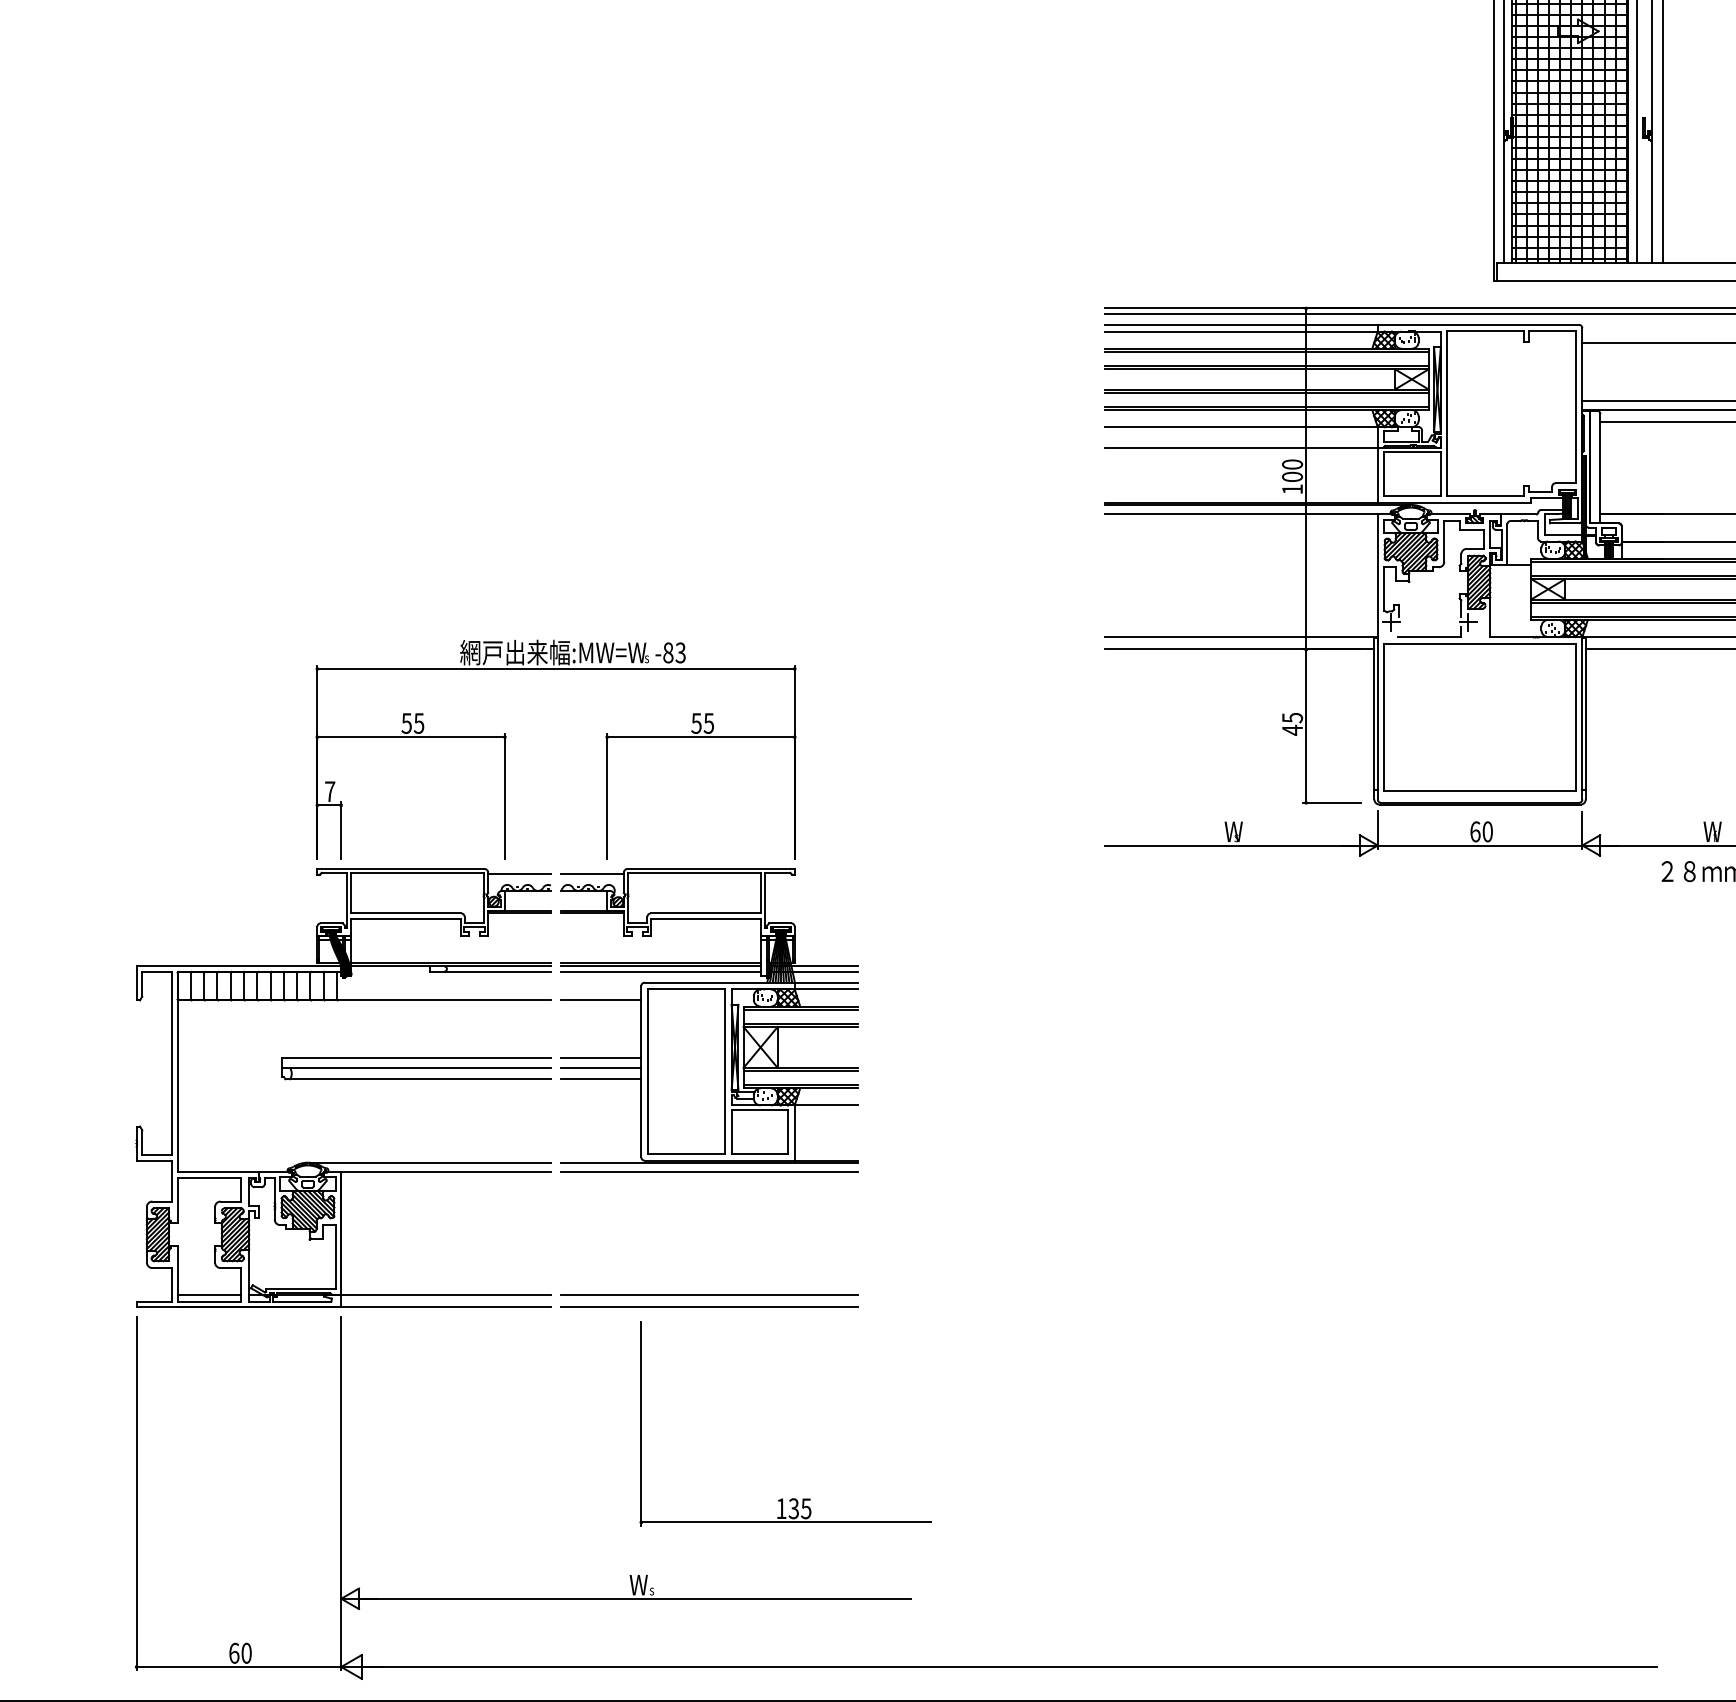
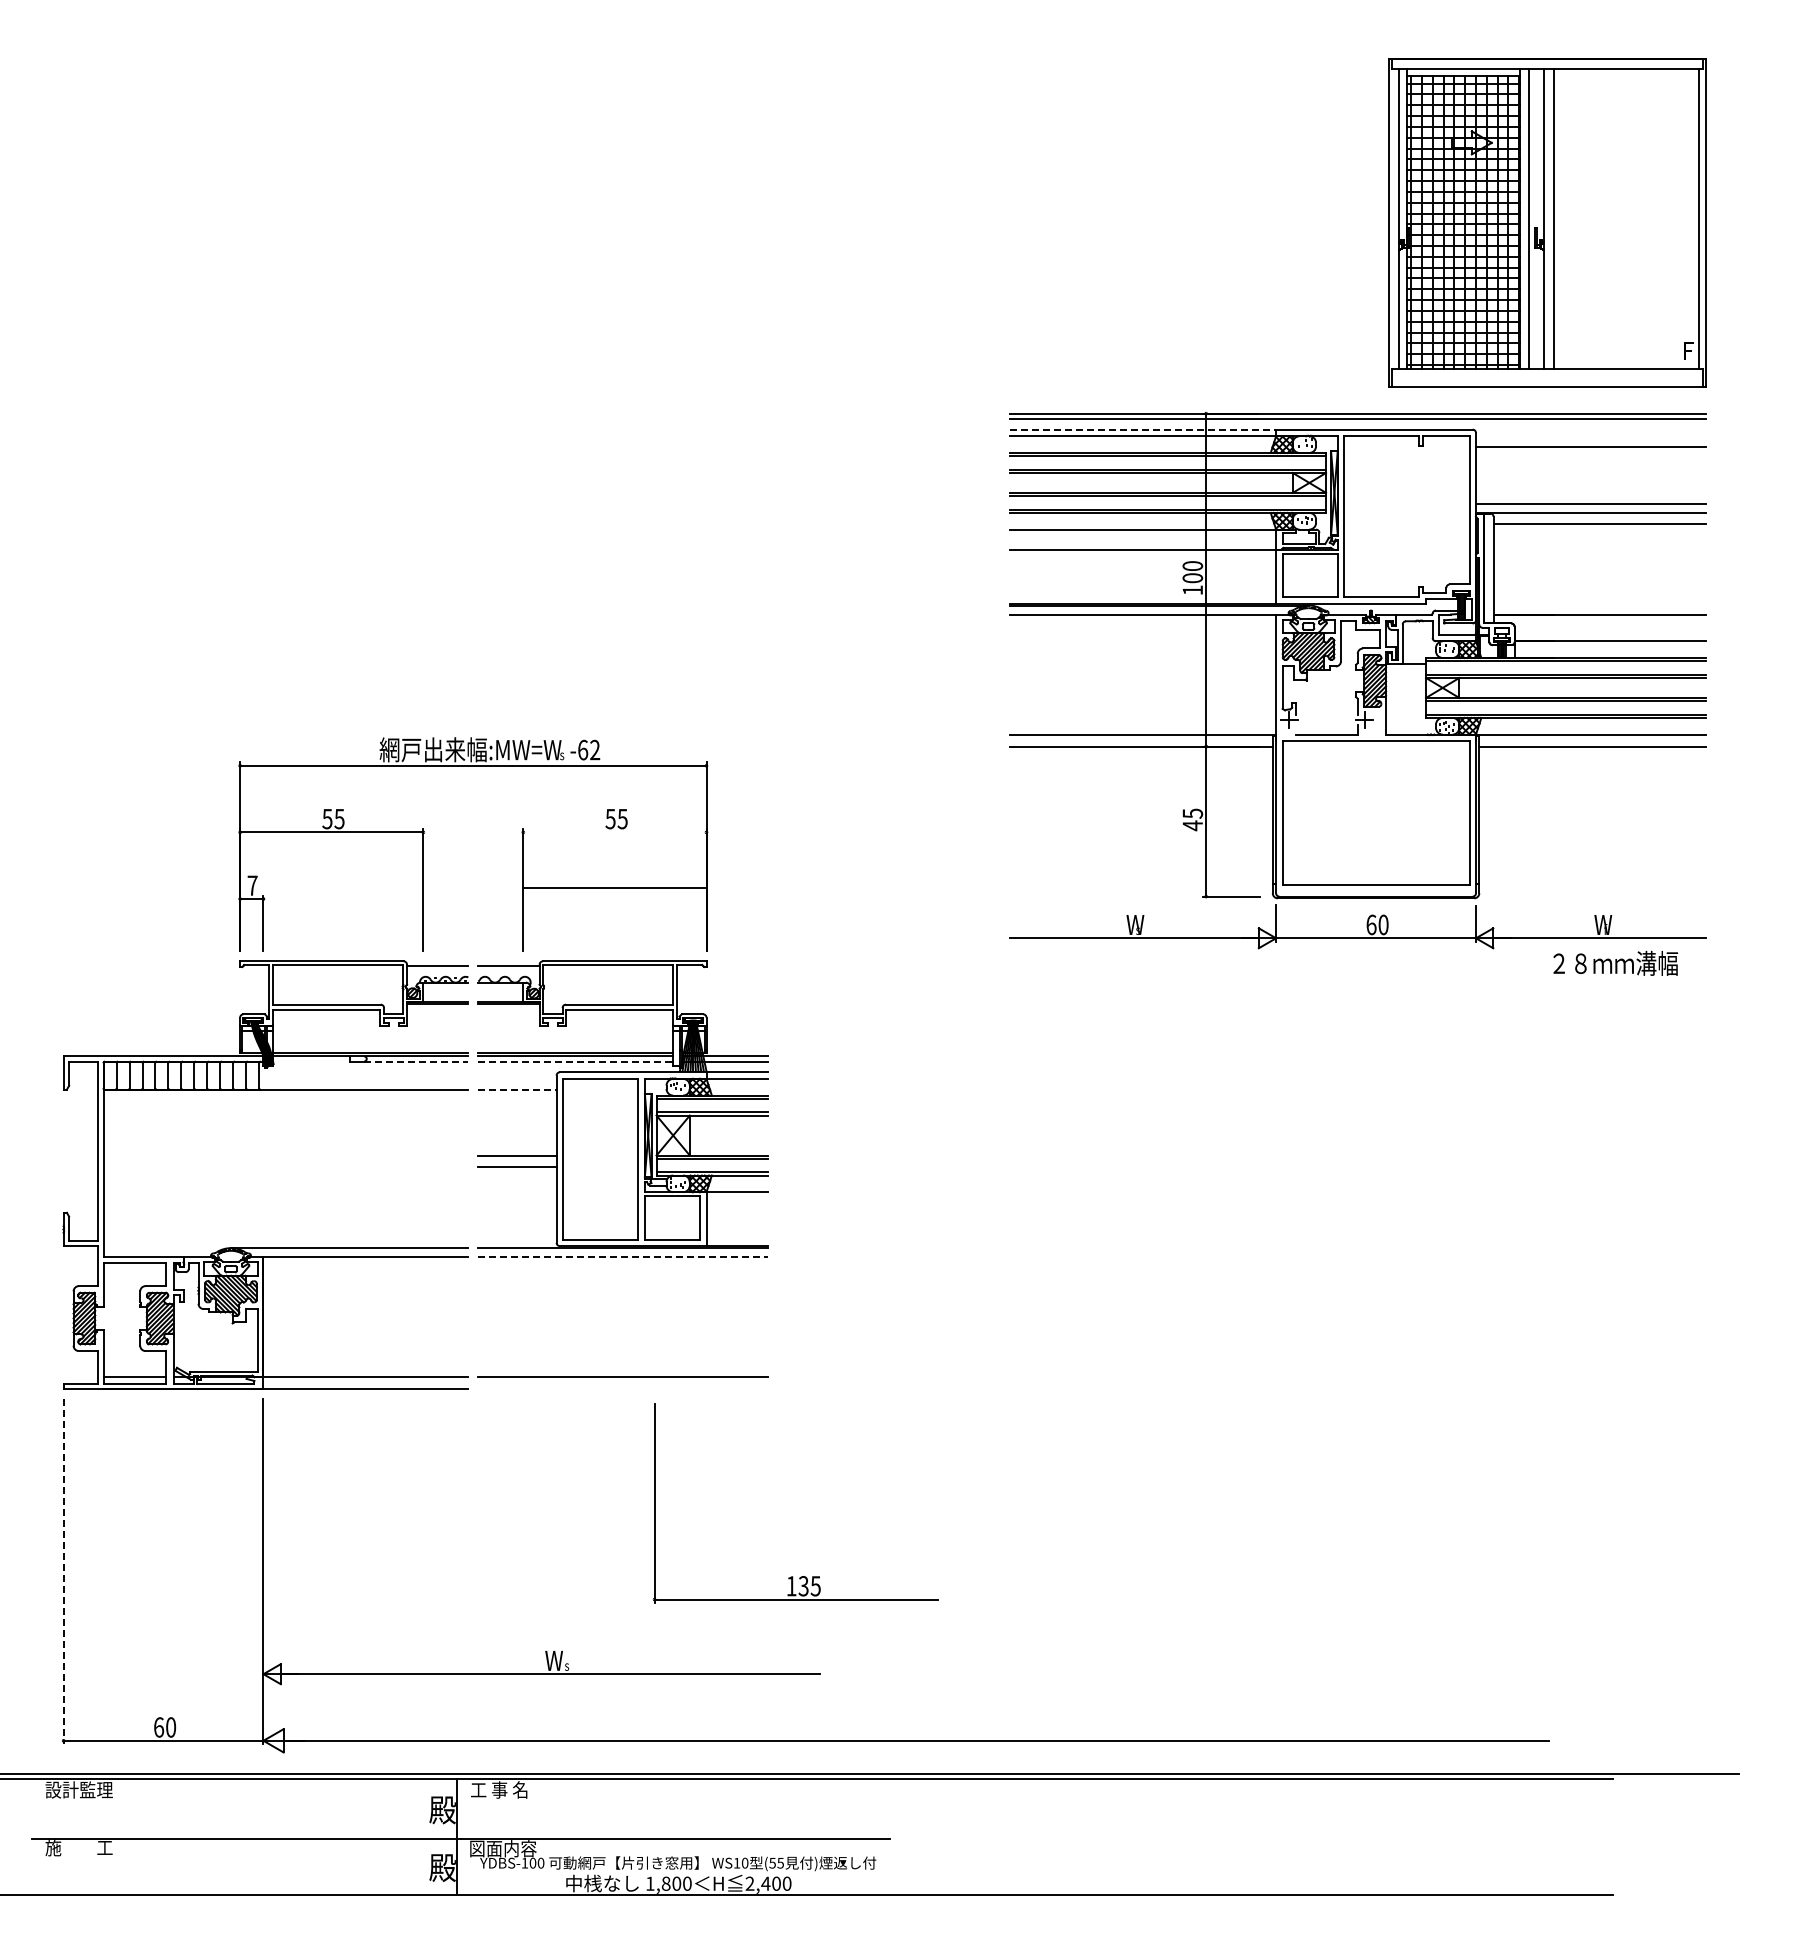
line: (1242, 324) -> (1143, 429), solid -> dashed
text: (674, 652) -> (589, 749), -83 -> -62
line: (700, 737) -> (614, 888), moved
line: (497, 971) -> (416, 1061), solid -> dashed
line: (661, 971) -> (576, 1061), solid -> dashed
line: (601, 1000) -> (517, 1089), solid -> dashed
line: (601, 1058) -> (517, 1146), removed
part: (415, 1068) -> (336, 1156), removed
line: (709, 1172) -> (623, 1257), solid -> dashed
line: (708, 1306) -> (622, 1388), removed
line: (136, 1494) -> (63, 1572), solid -> dashed
part: (782, 1498) -> (792, 1576), moved

